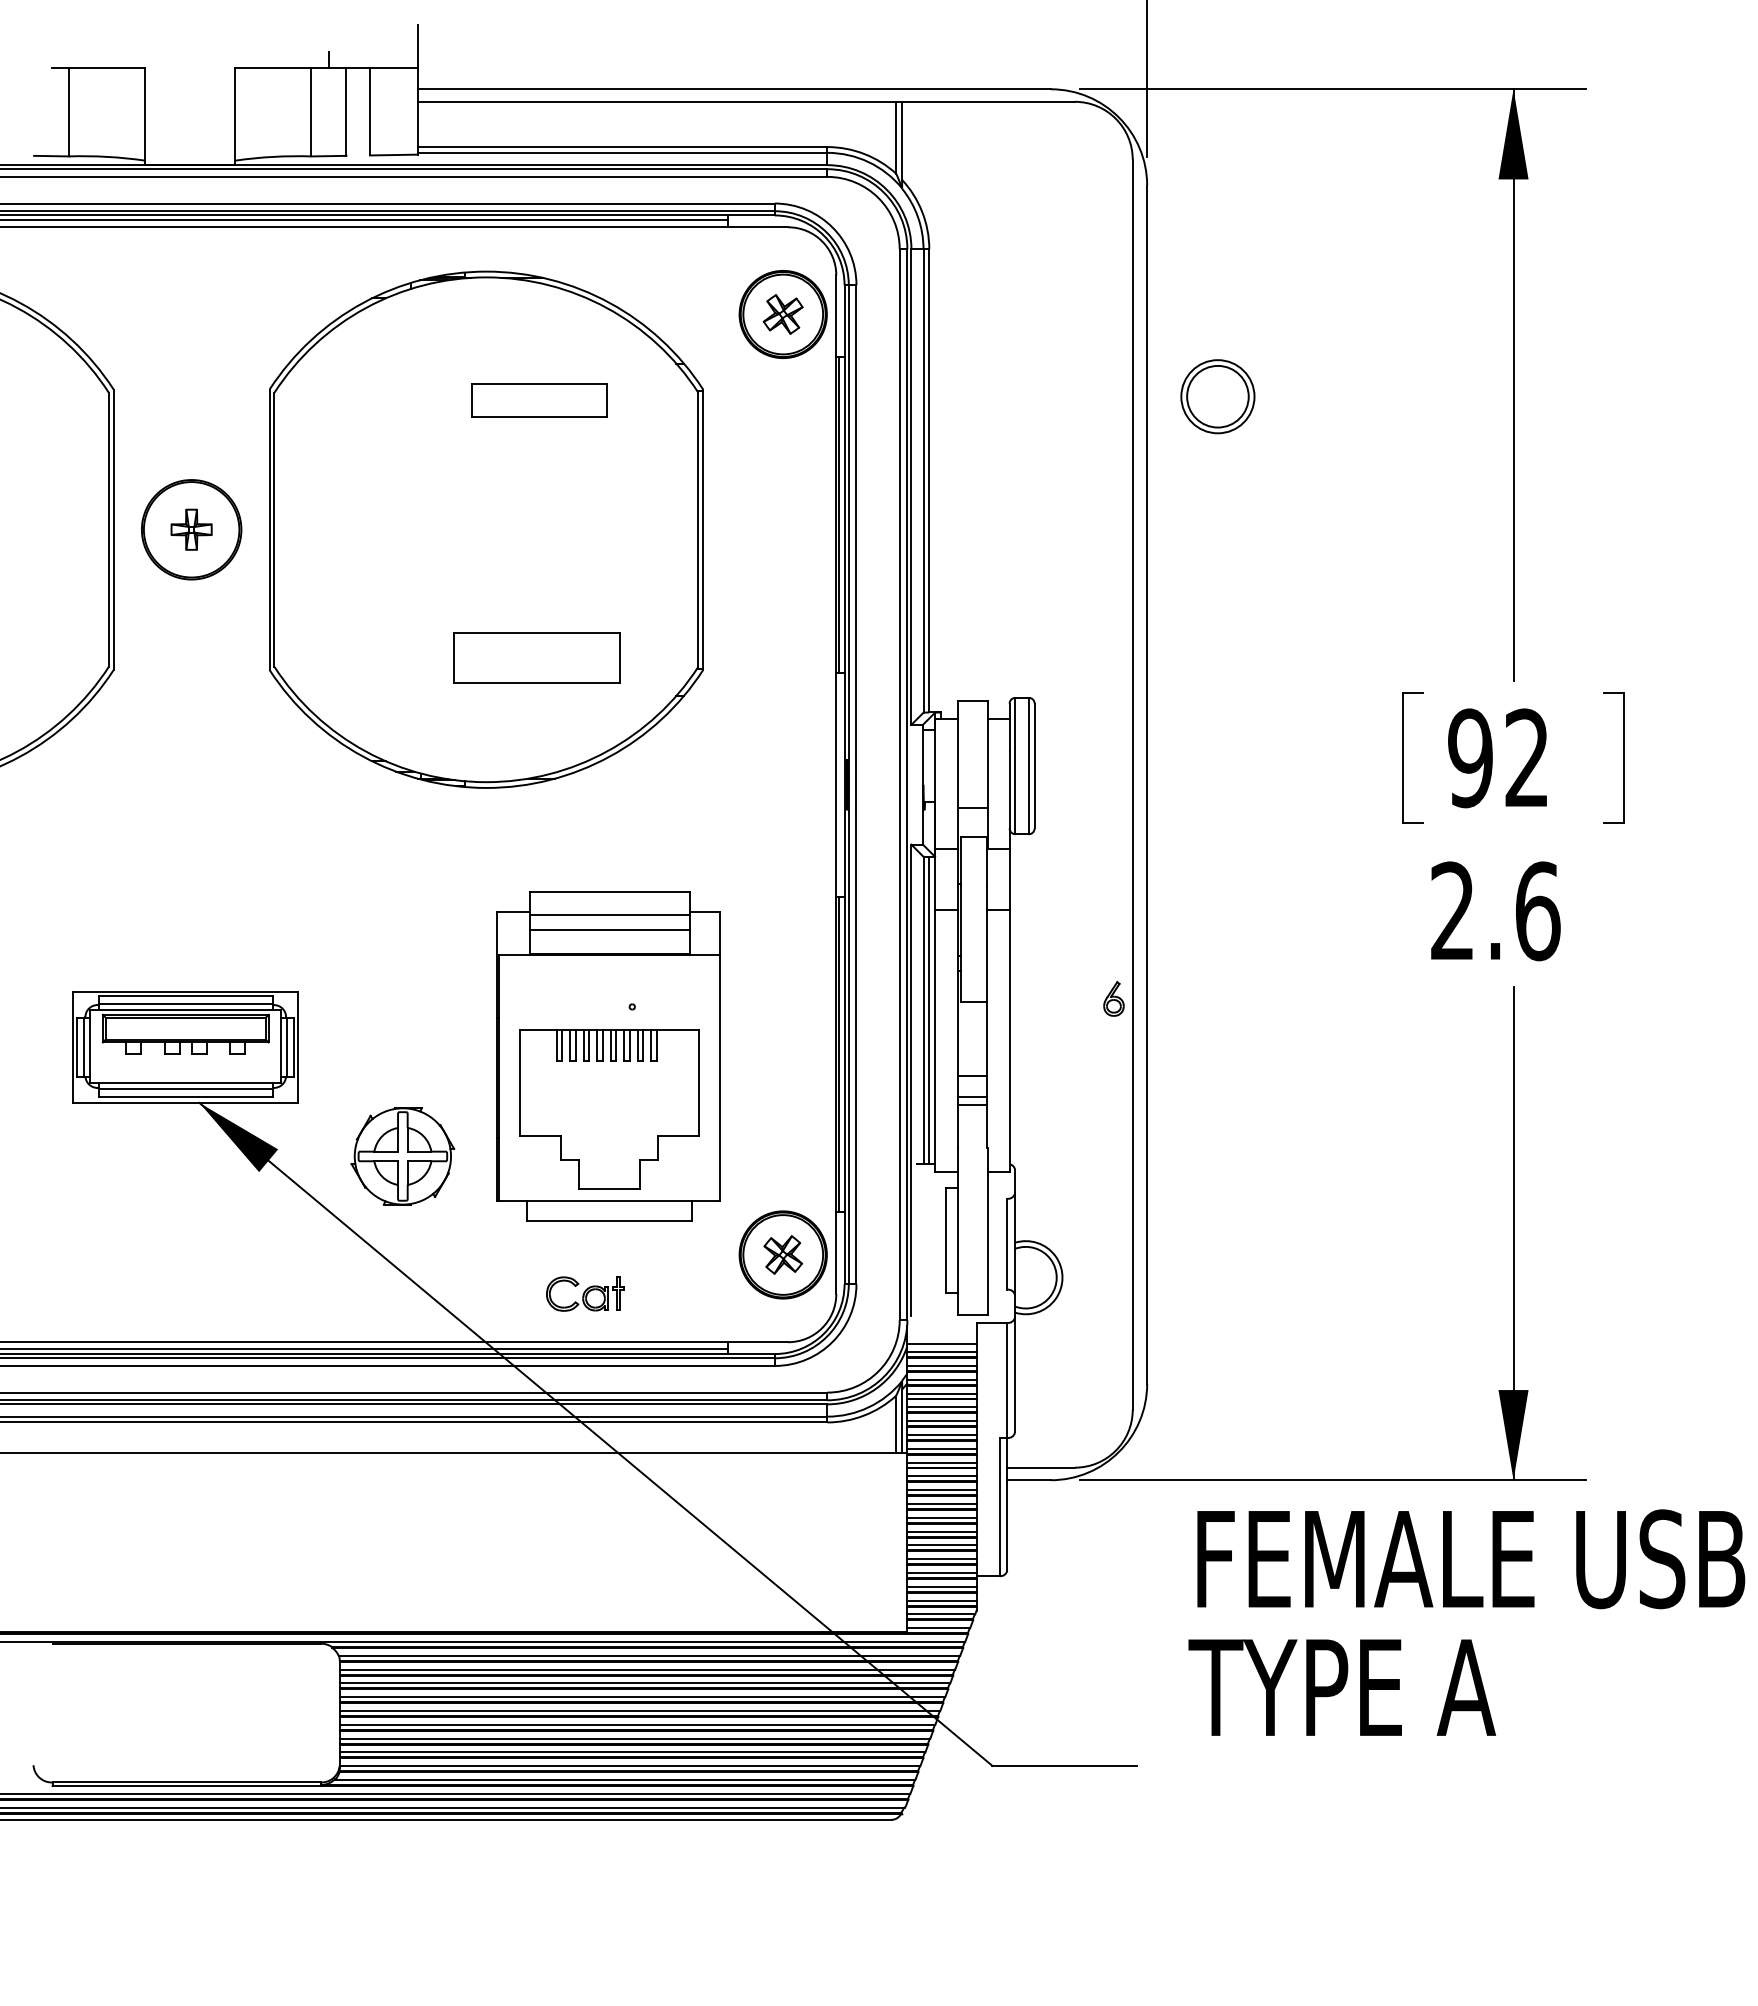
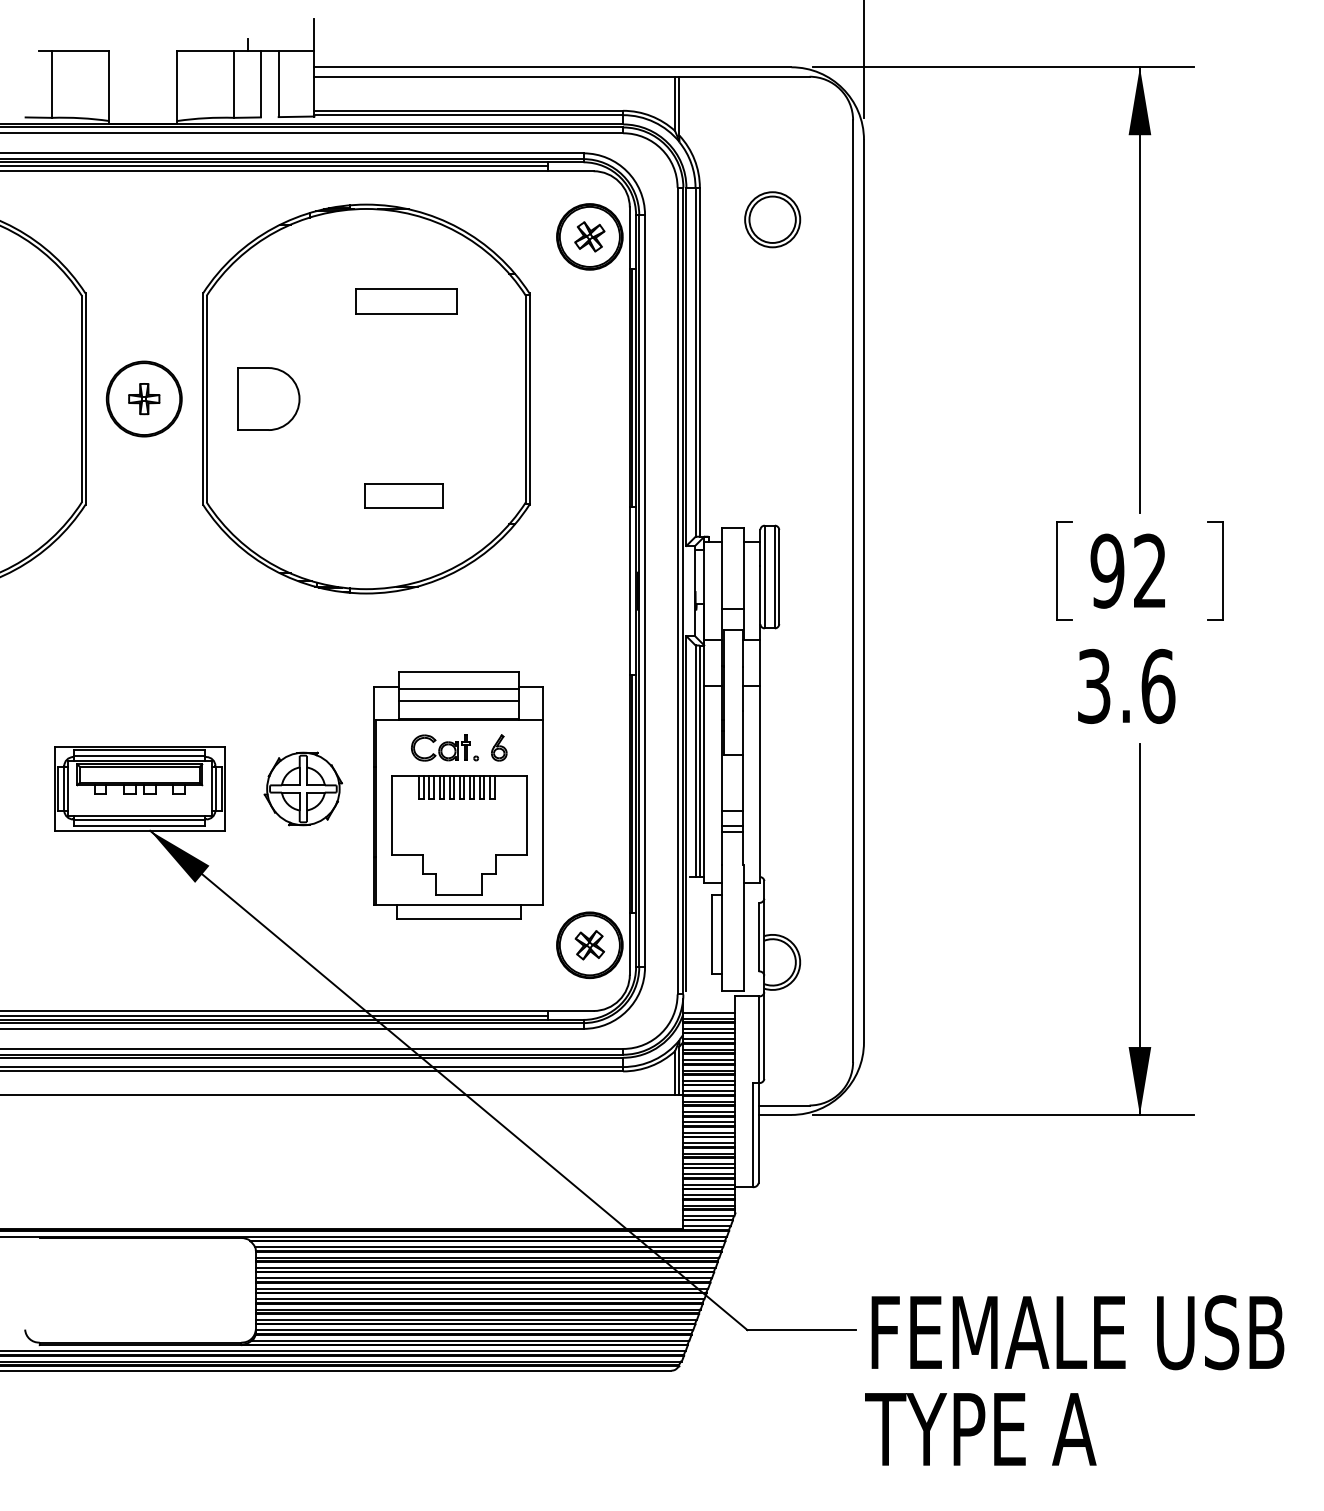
part: (1217, 396) -> (772, 219), moved
part: (356, 529) -> (268, 398), added
part: (536, 657) -> (404, 495), size x0.62
text: (1452, 911) -> (1093, 686), 2.6 -> 3.6
part: (1113, 998) -> (498, 747), moved
part: (402, 1156) -> (303, 789), moved
part: (585, 1293) -> (440, 747), moved
text: (1466, 1622) -> (1074, 1380), moved

